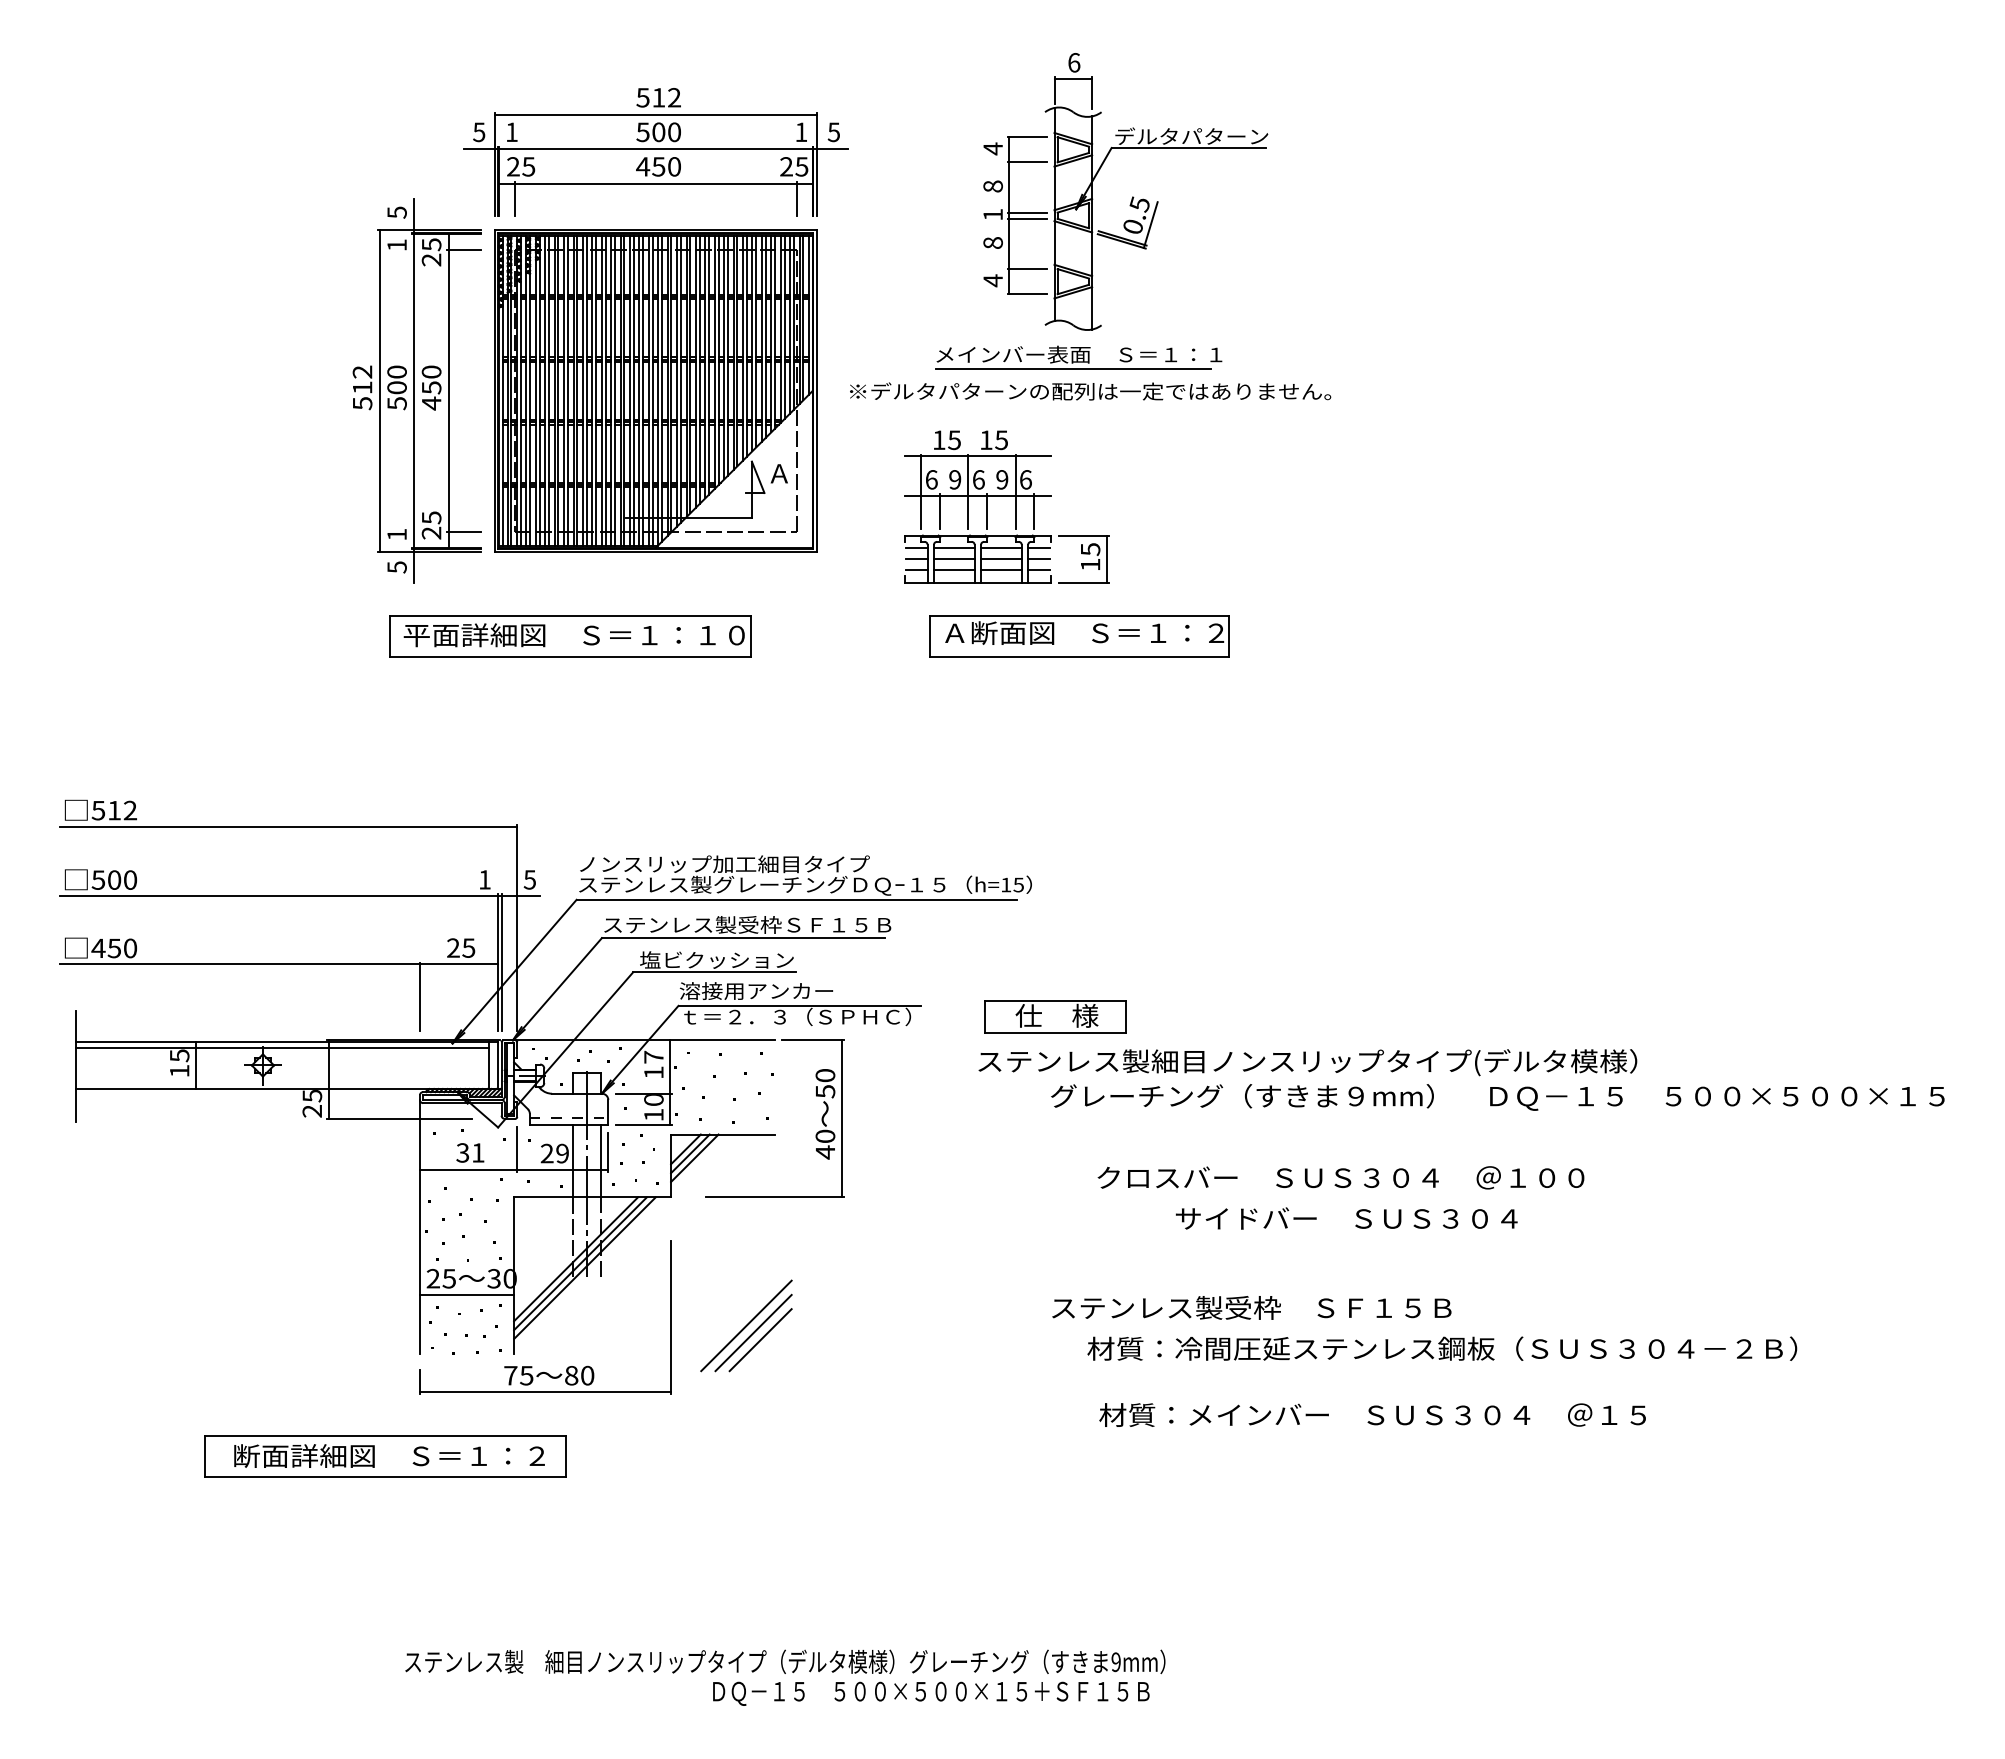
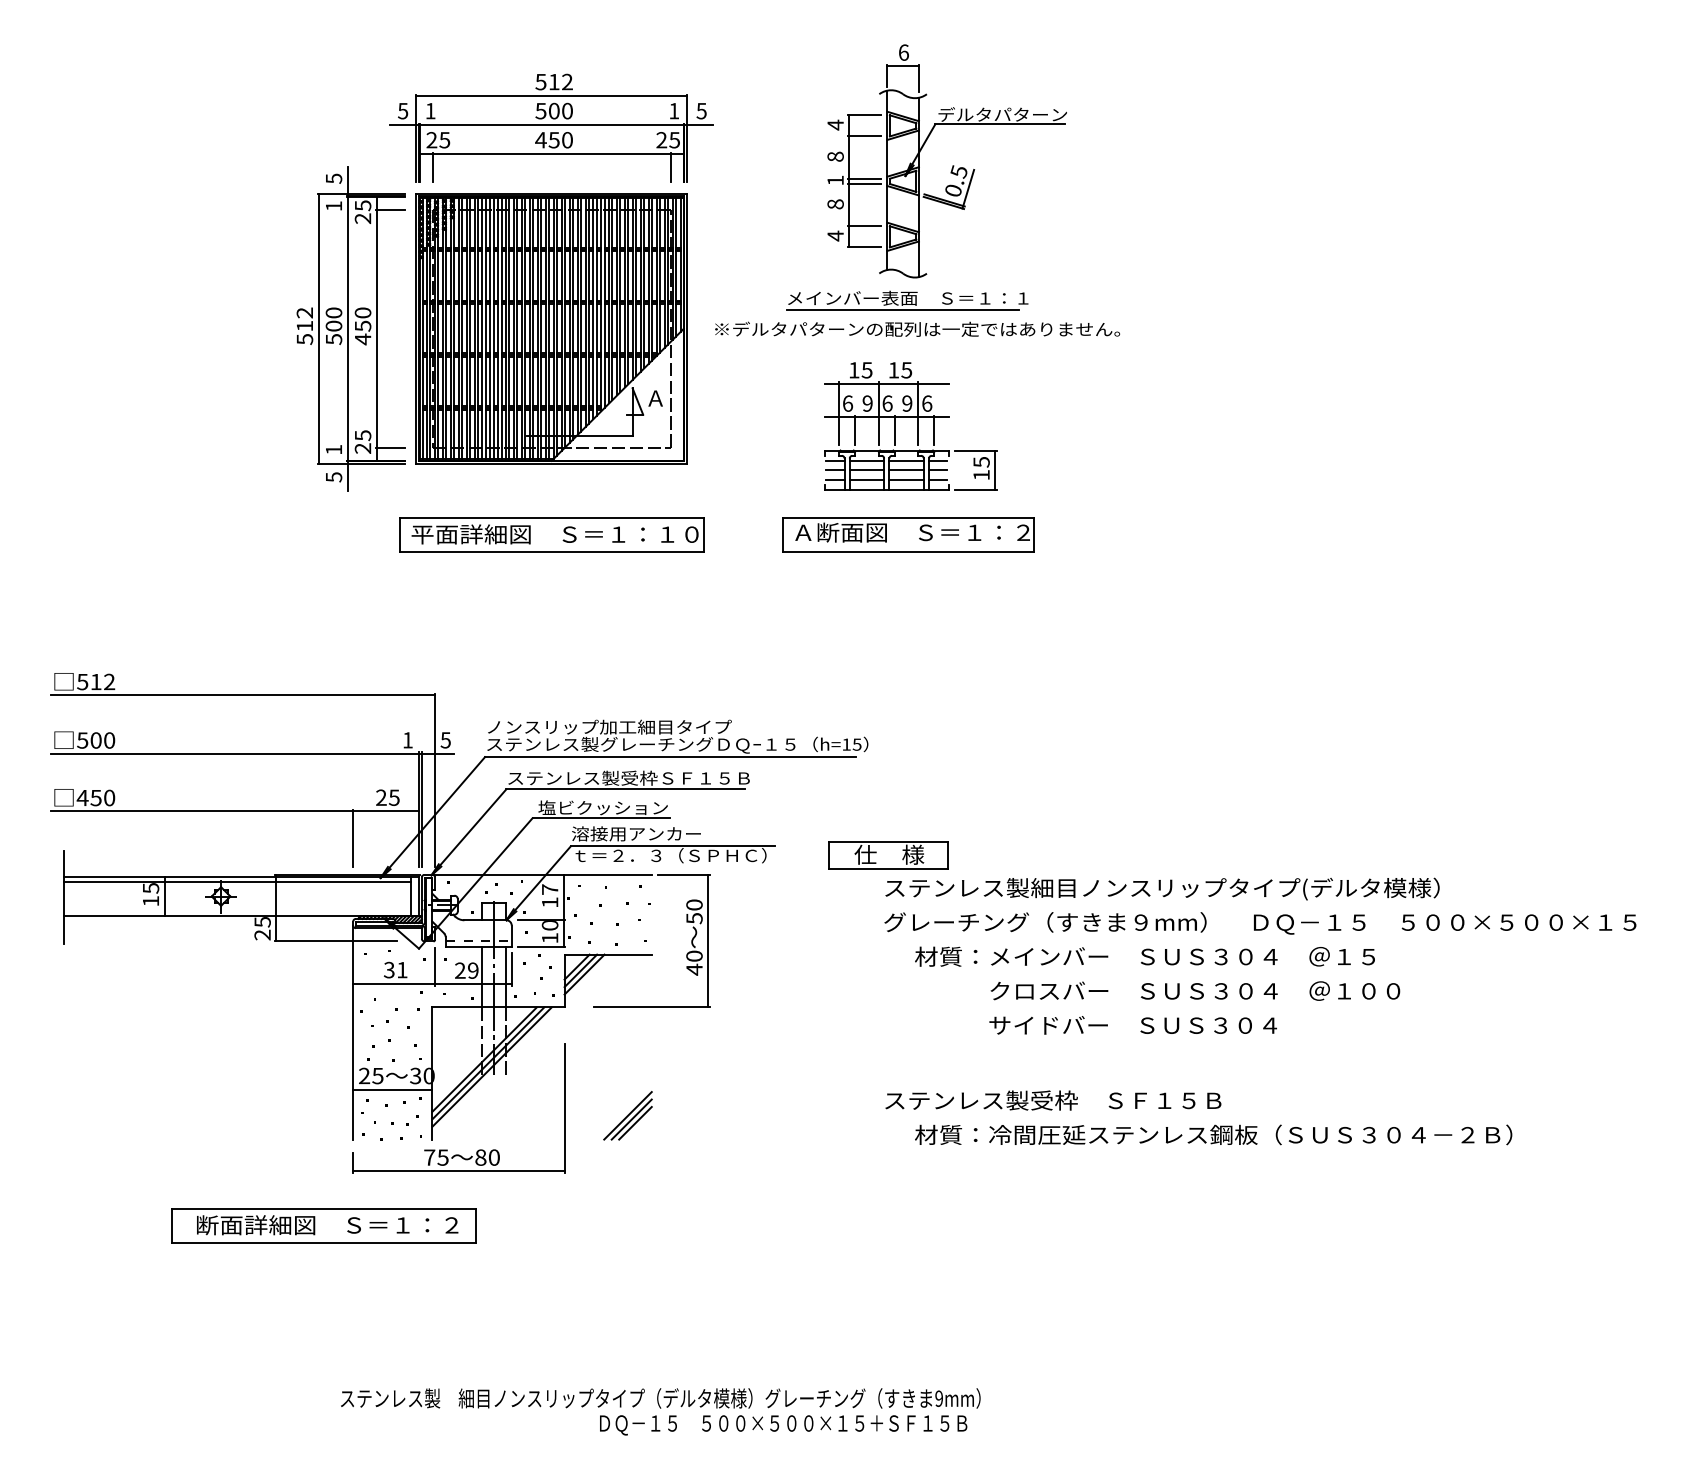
part: (1014, 506) -> (917, 426), moved
part: (569, 635) -> (551, 534), moved
text: (1307, 1061) -> (1162, 888), moved
text: (1341, 1177) -> (1195, 990), moved
part: (745, 1325) -> (627, 1115), size x0.62
text: (1372, 1414) -> (1144, 956), moved

